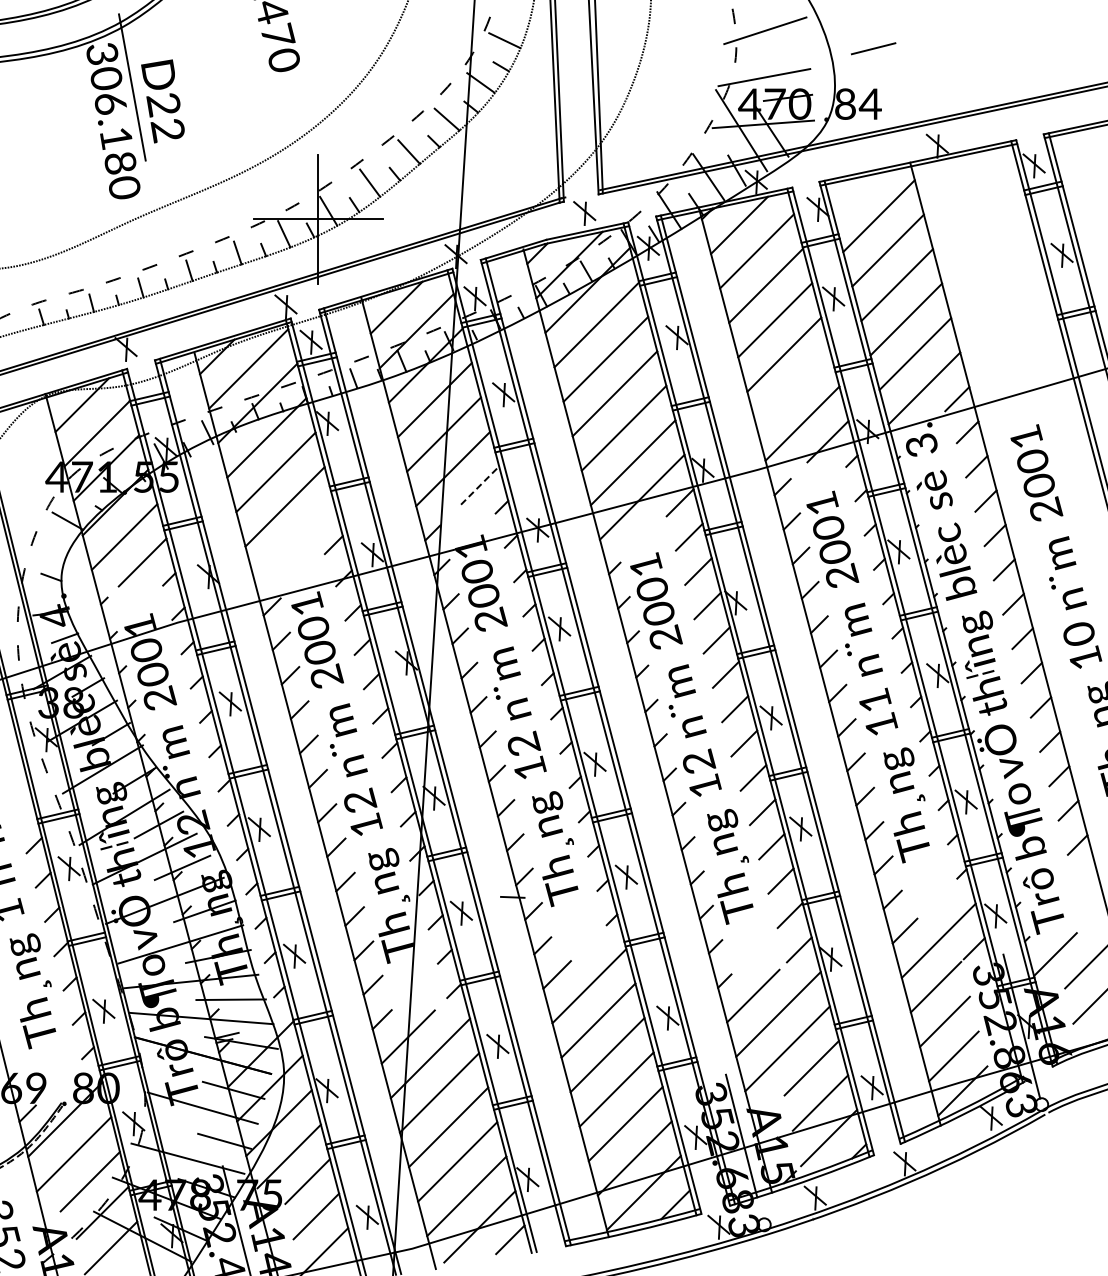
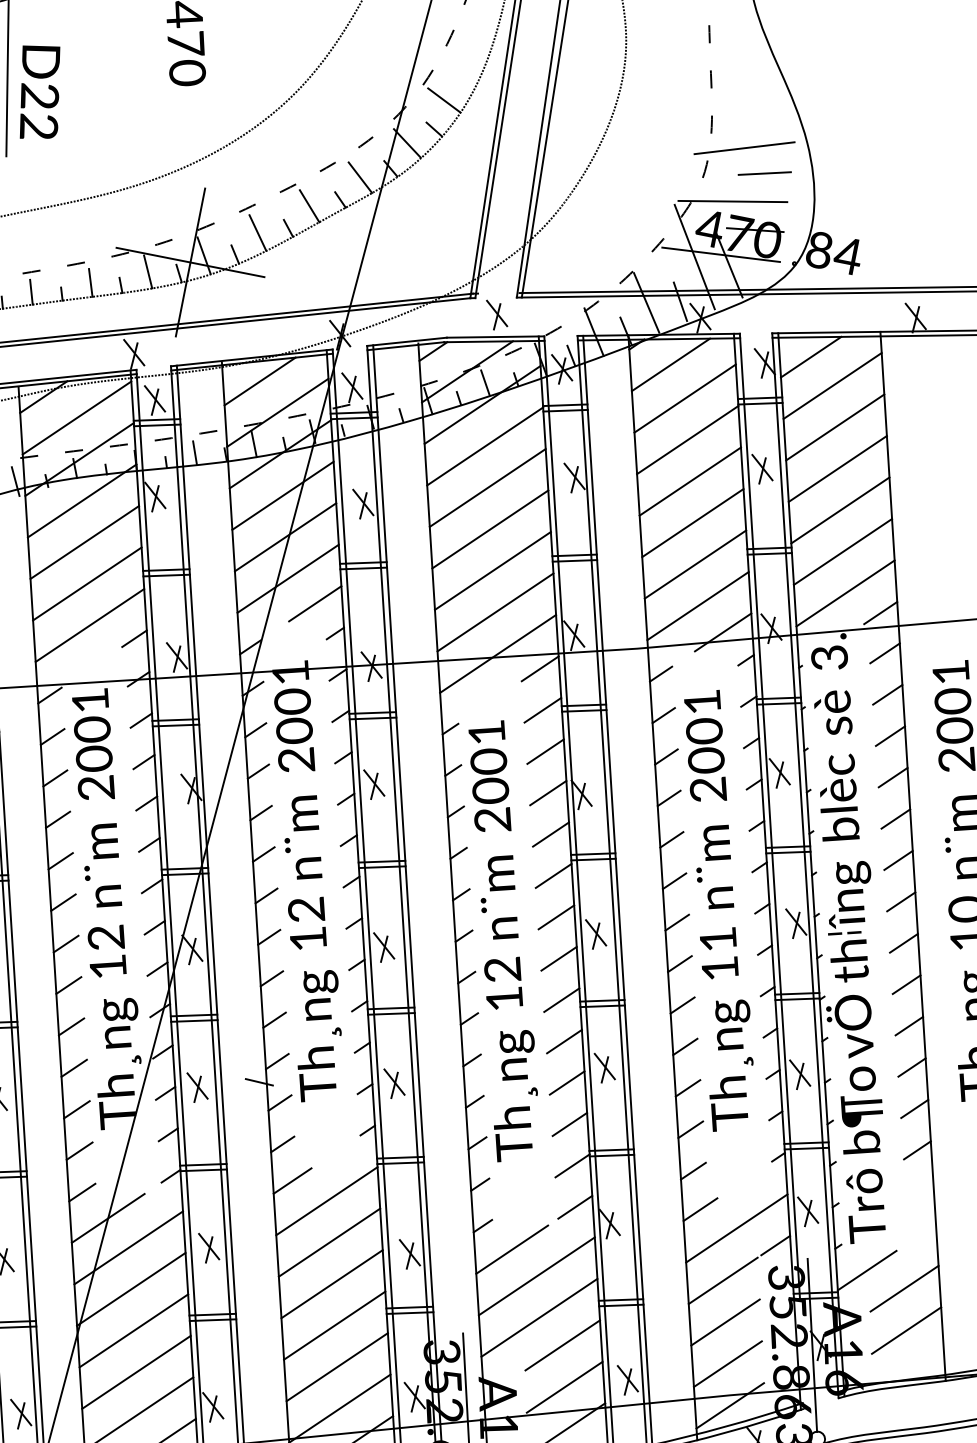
line: (873, 48) -> (764, 173), moved
line: (856, 195) -> (811, 357), added
line: (793, 389) -> (695, 564), added
line: (480, 485) -> (315, 603), dashed -> solid
line: (293, 541) -> (89, 625), added

